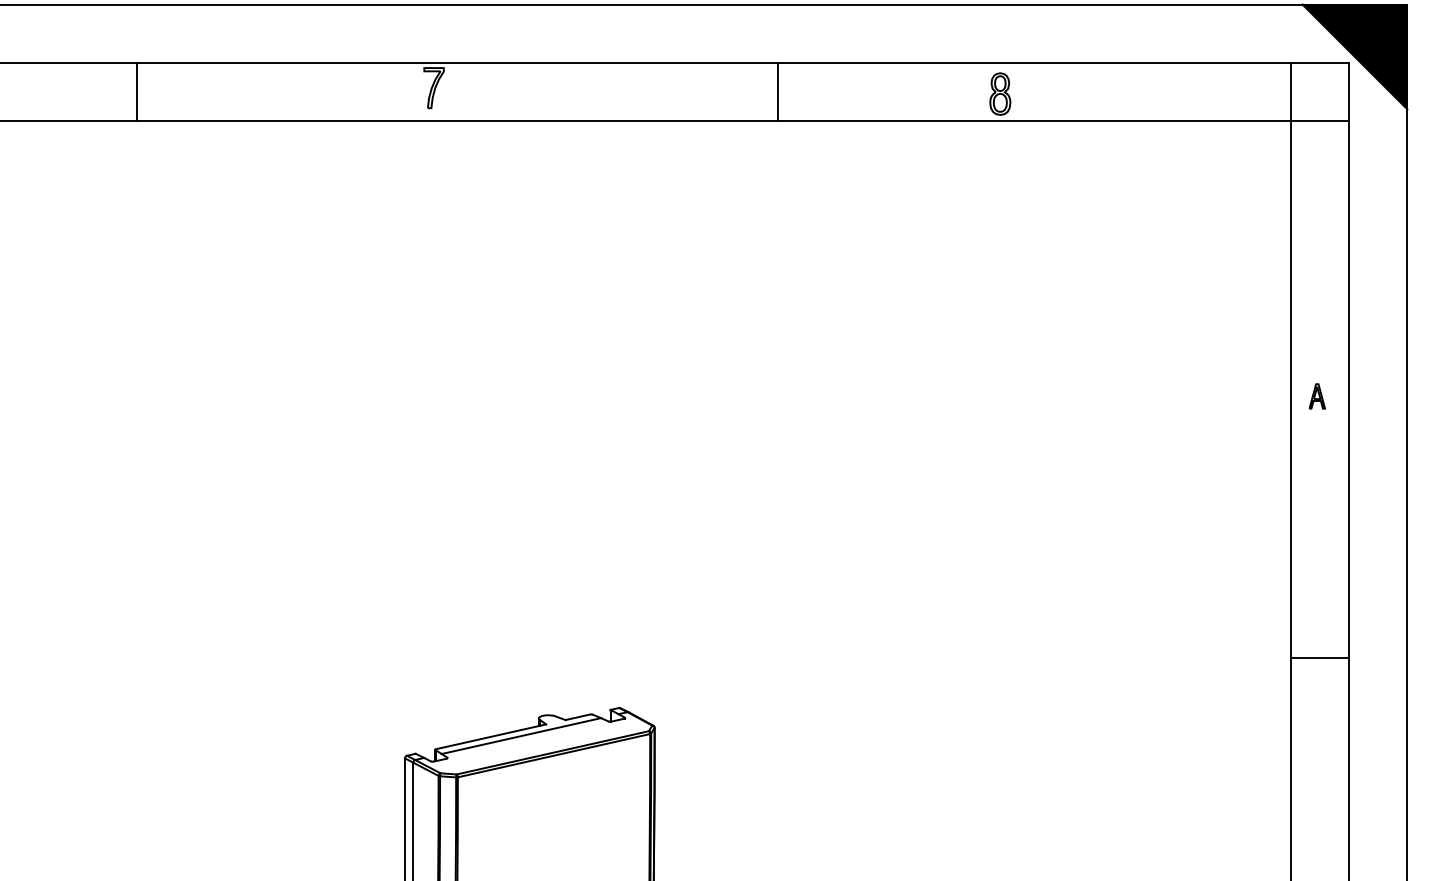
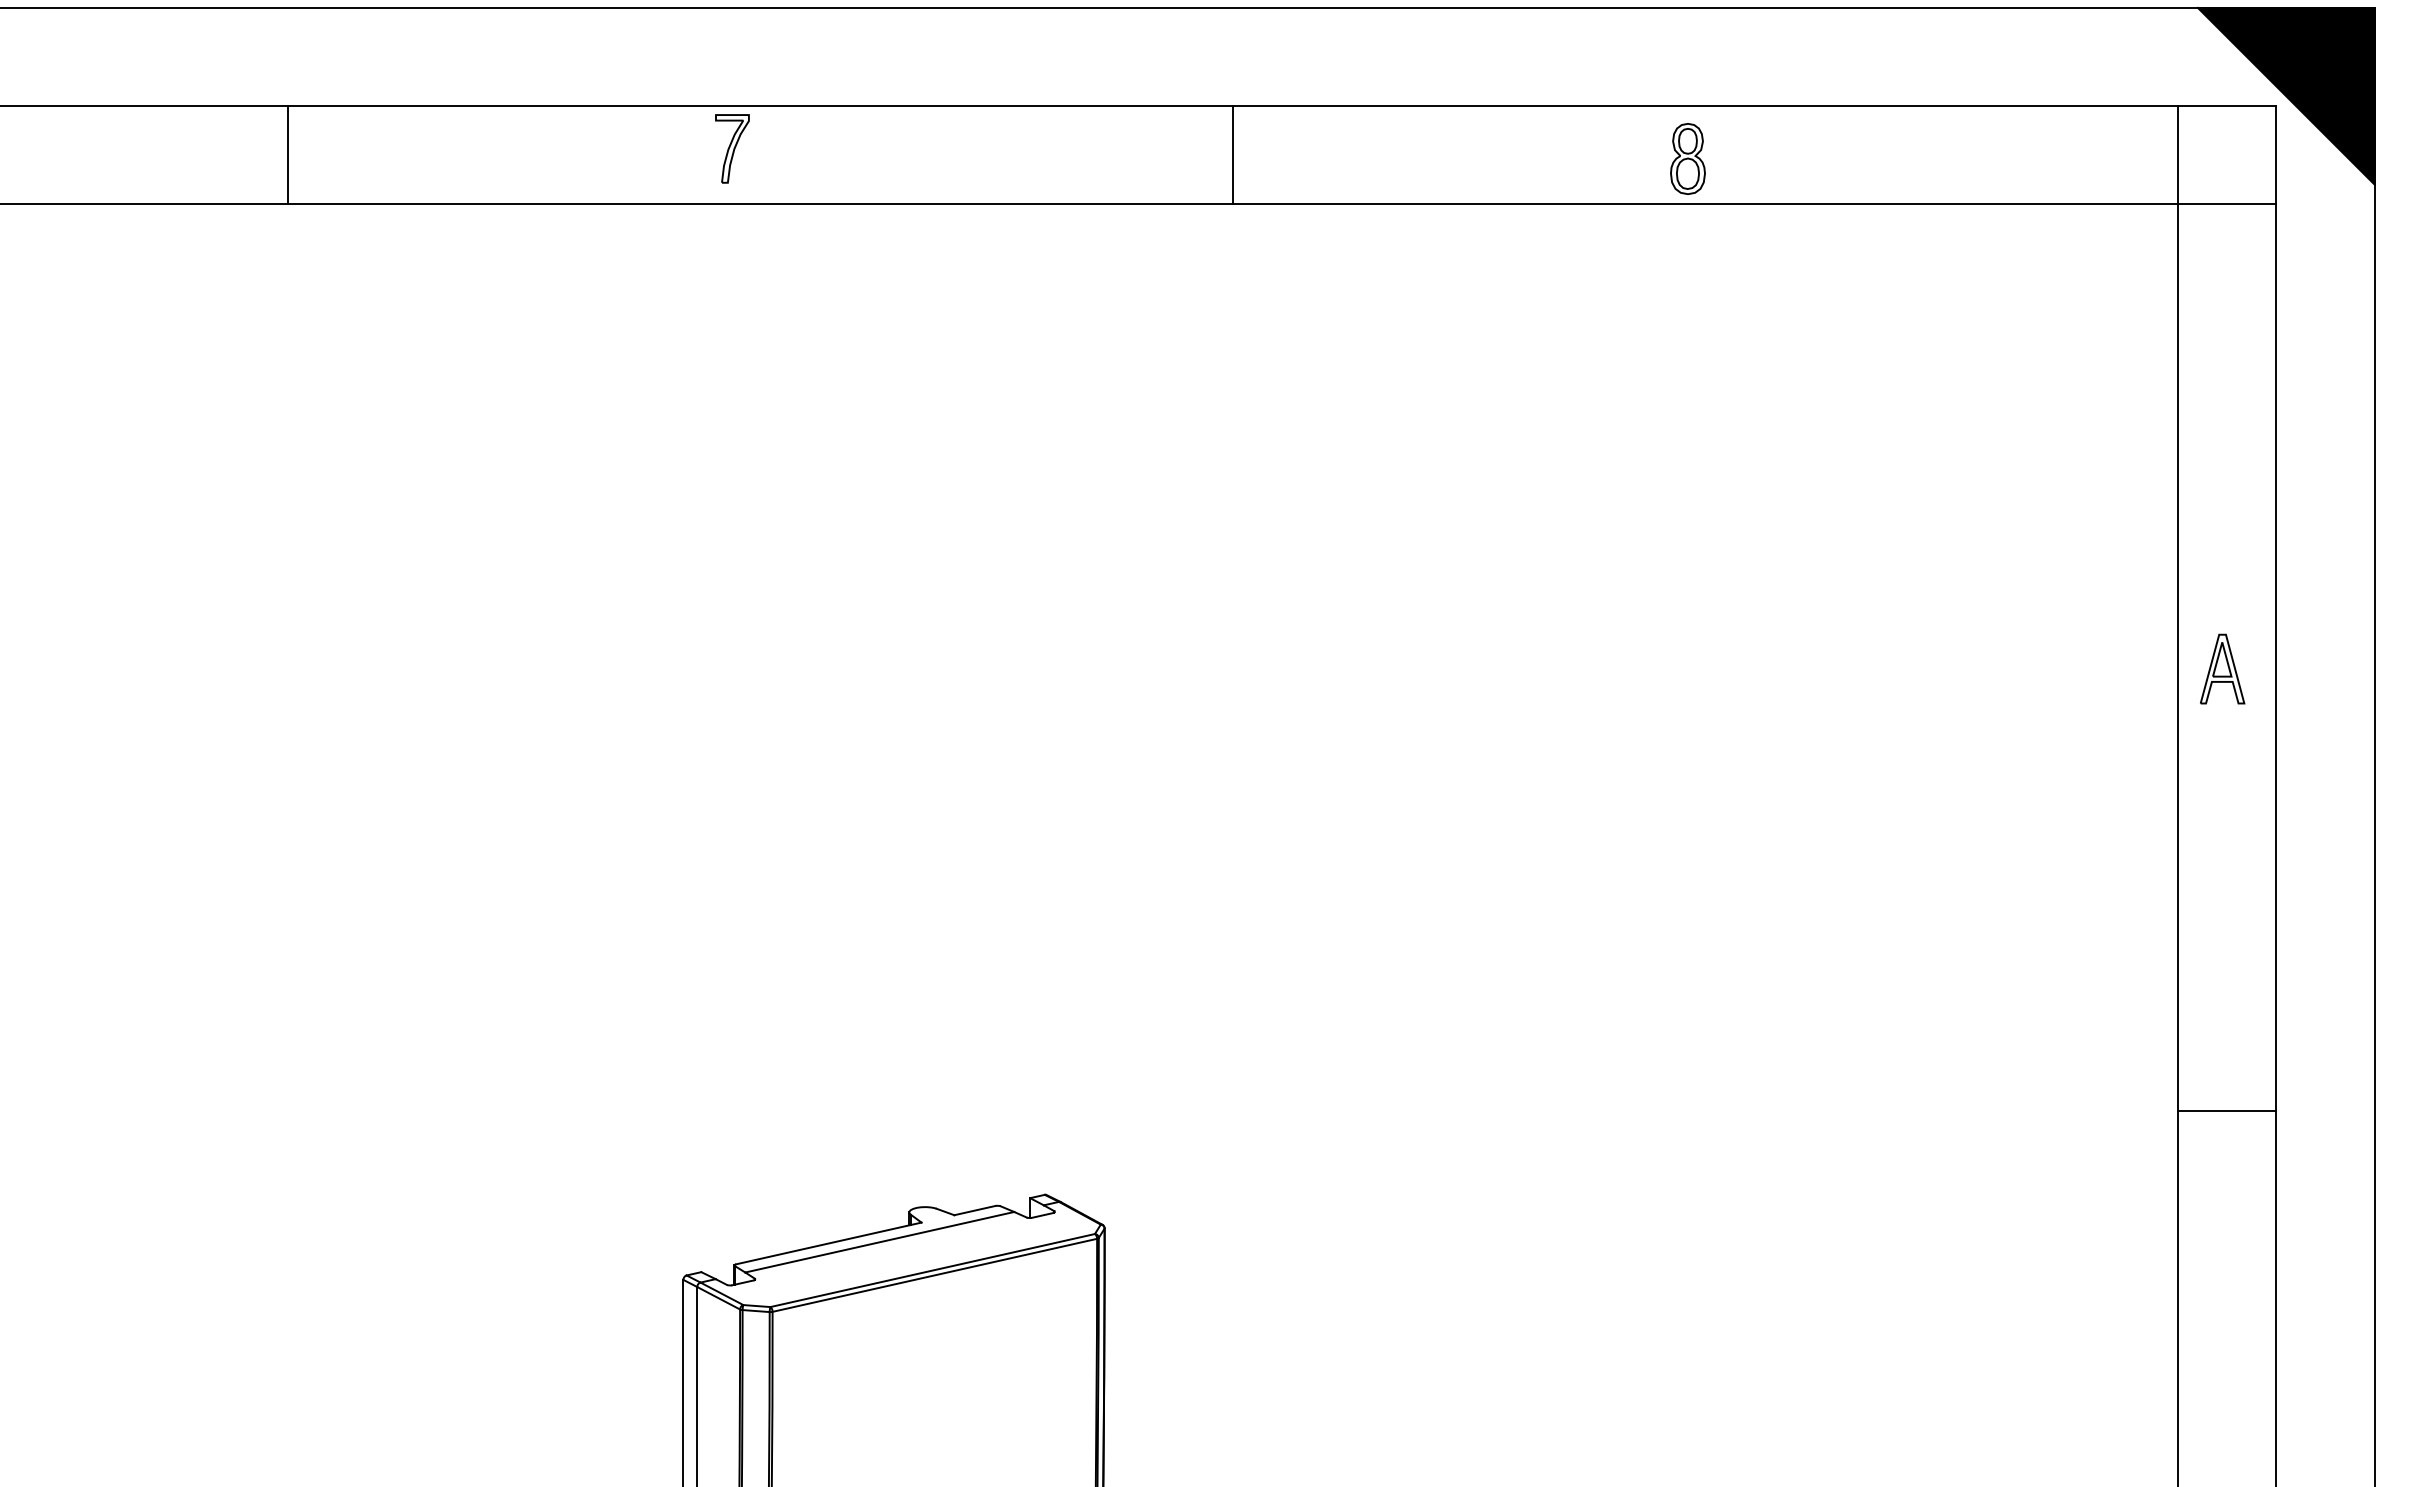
line: (136, 91) -> (287, 154), moved
line: (777, 91) -> (1232, 154), moved
part: (1317, 396) -> (2223, 669), size x1.67

